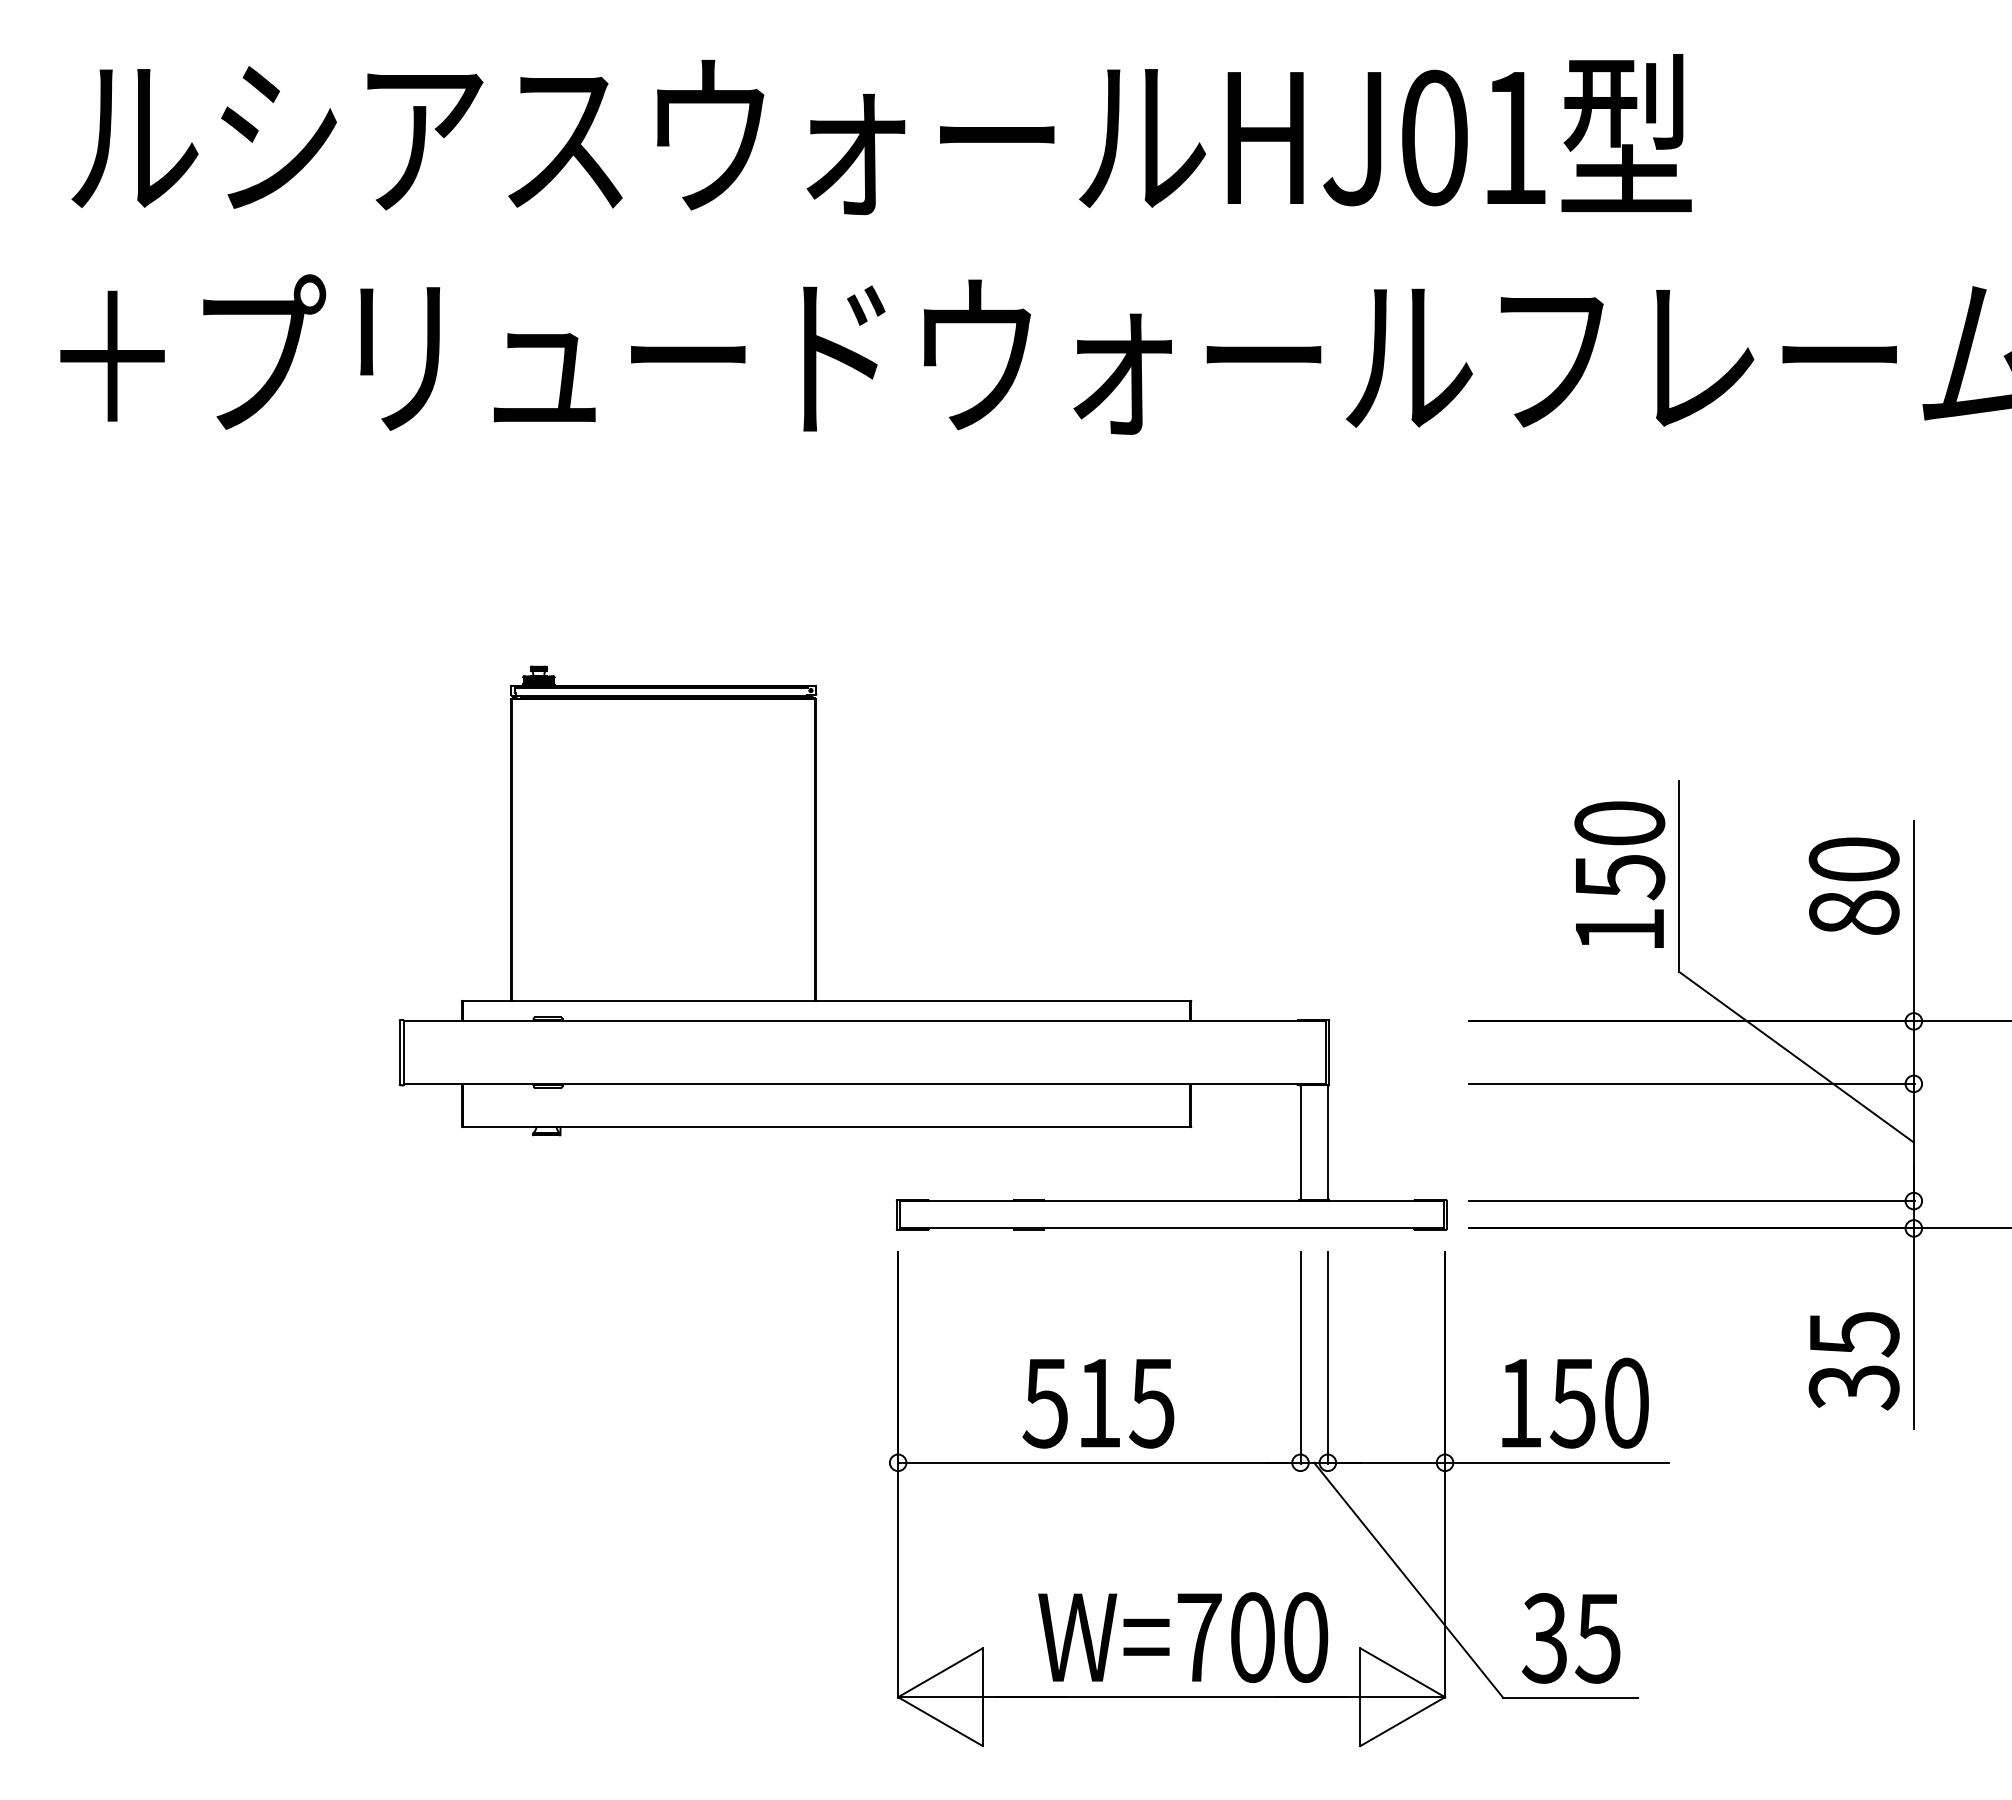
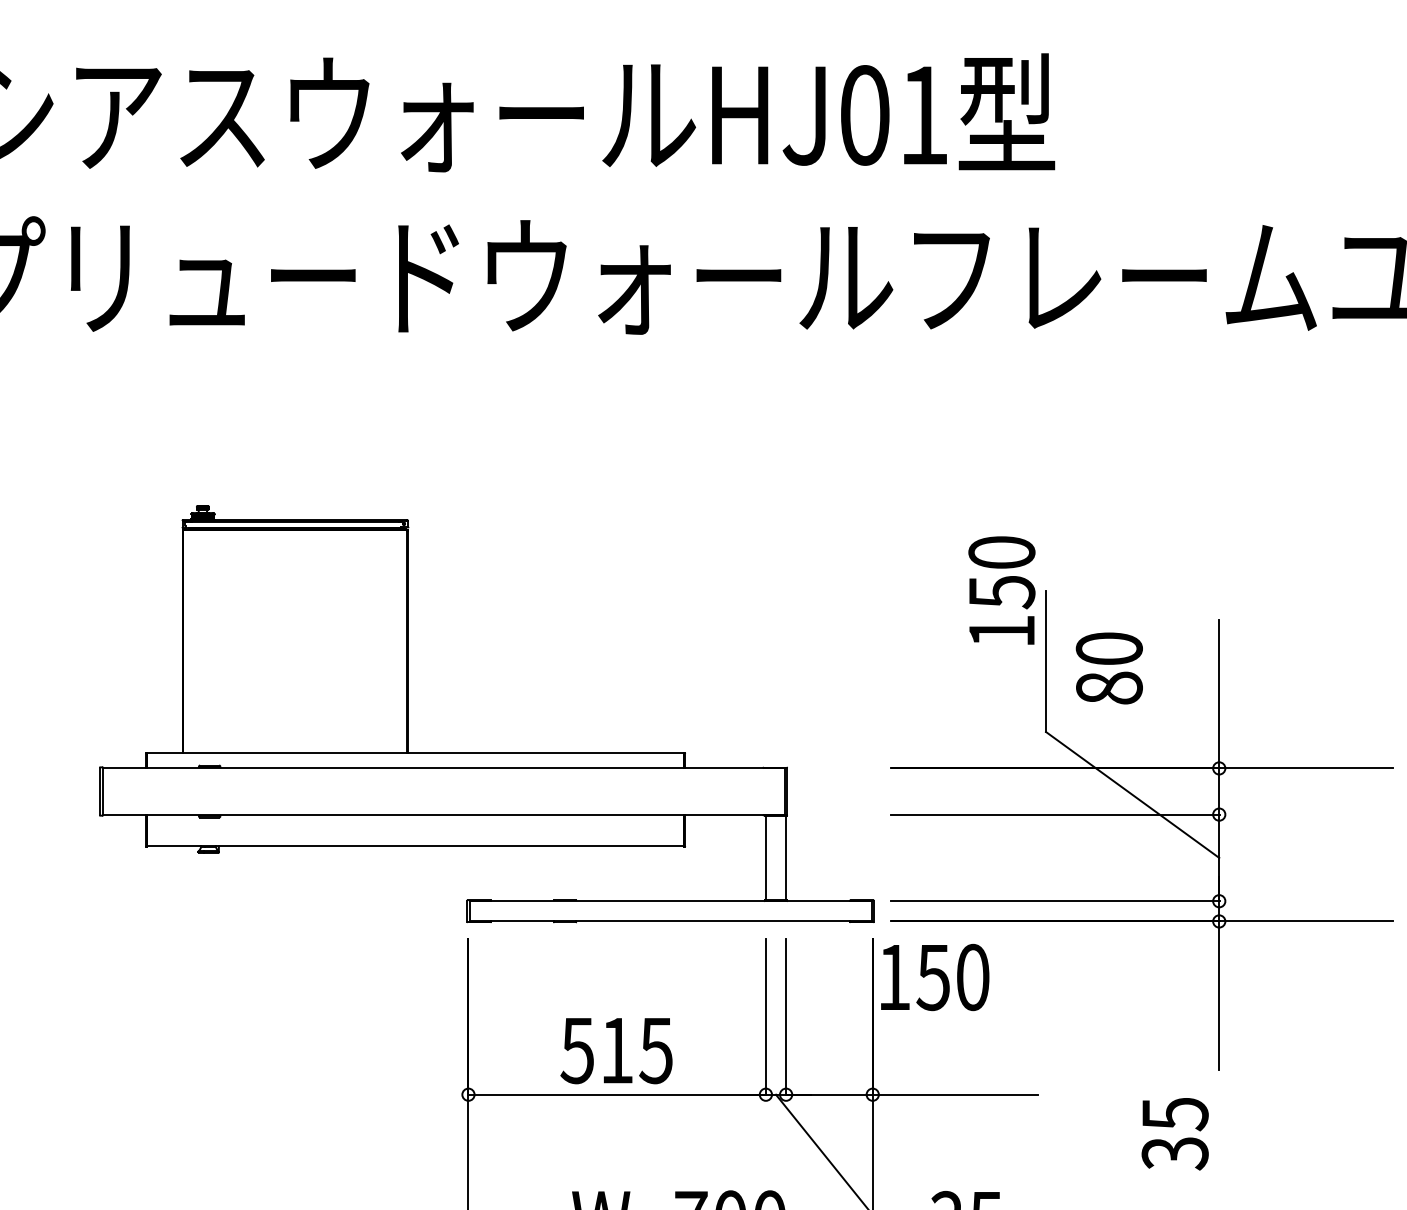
text: (1619, 874) -> (1001, 590), moved
text: (1853, 885) -> (1108, 667), moved
text: (1853, 1361) -> (1174, 1134), moved
text: (1575, 1402) -> (935, 976), moved

